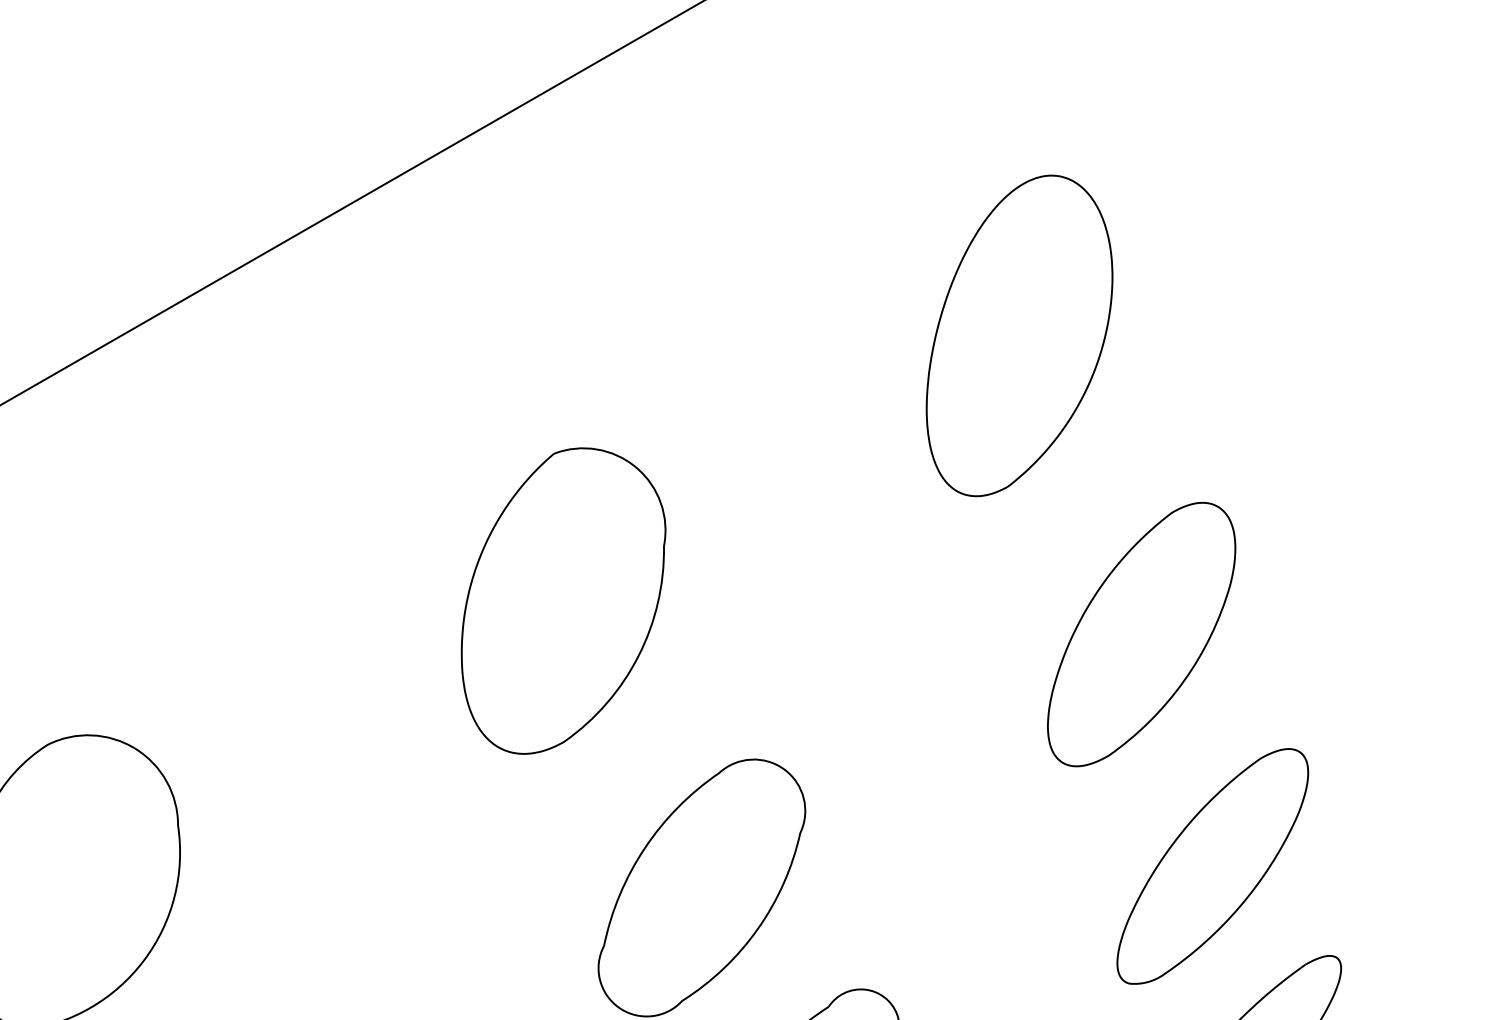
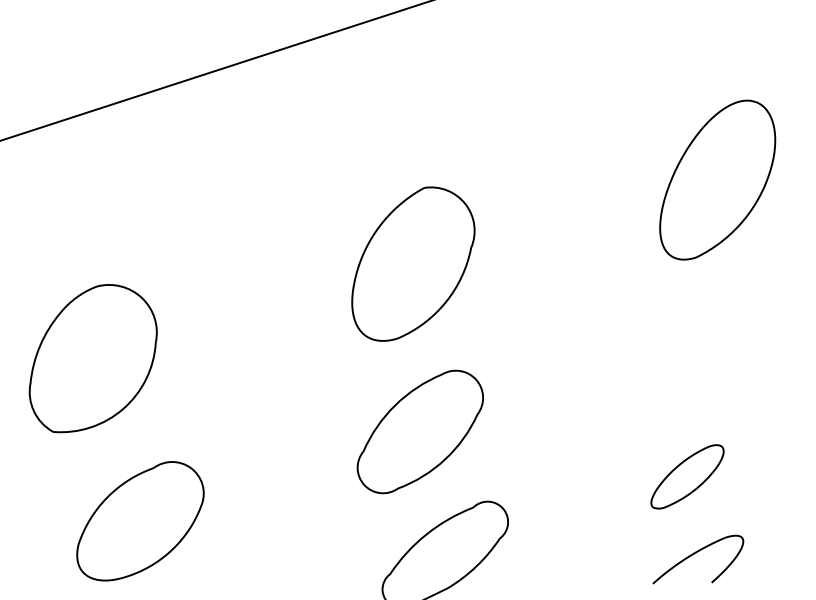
part: (1017, 334) -> (717, 179), moved
part: (563, 597) -> (413, 263), moved
part: (1140, 634) -> (675, 348), removed
part: (1212, 865) -> (687, 476), size x0.6

